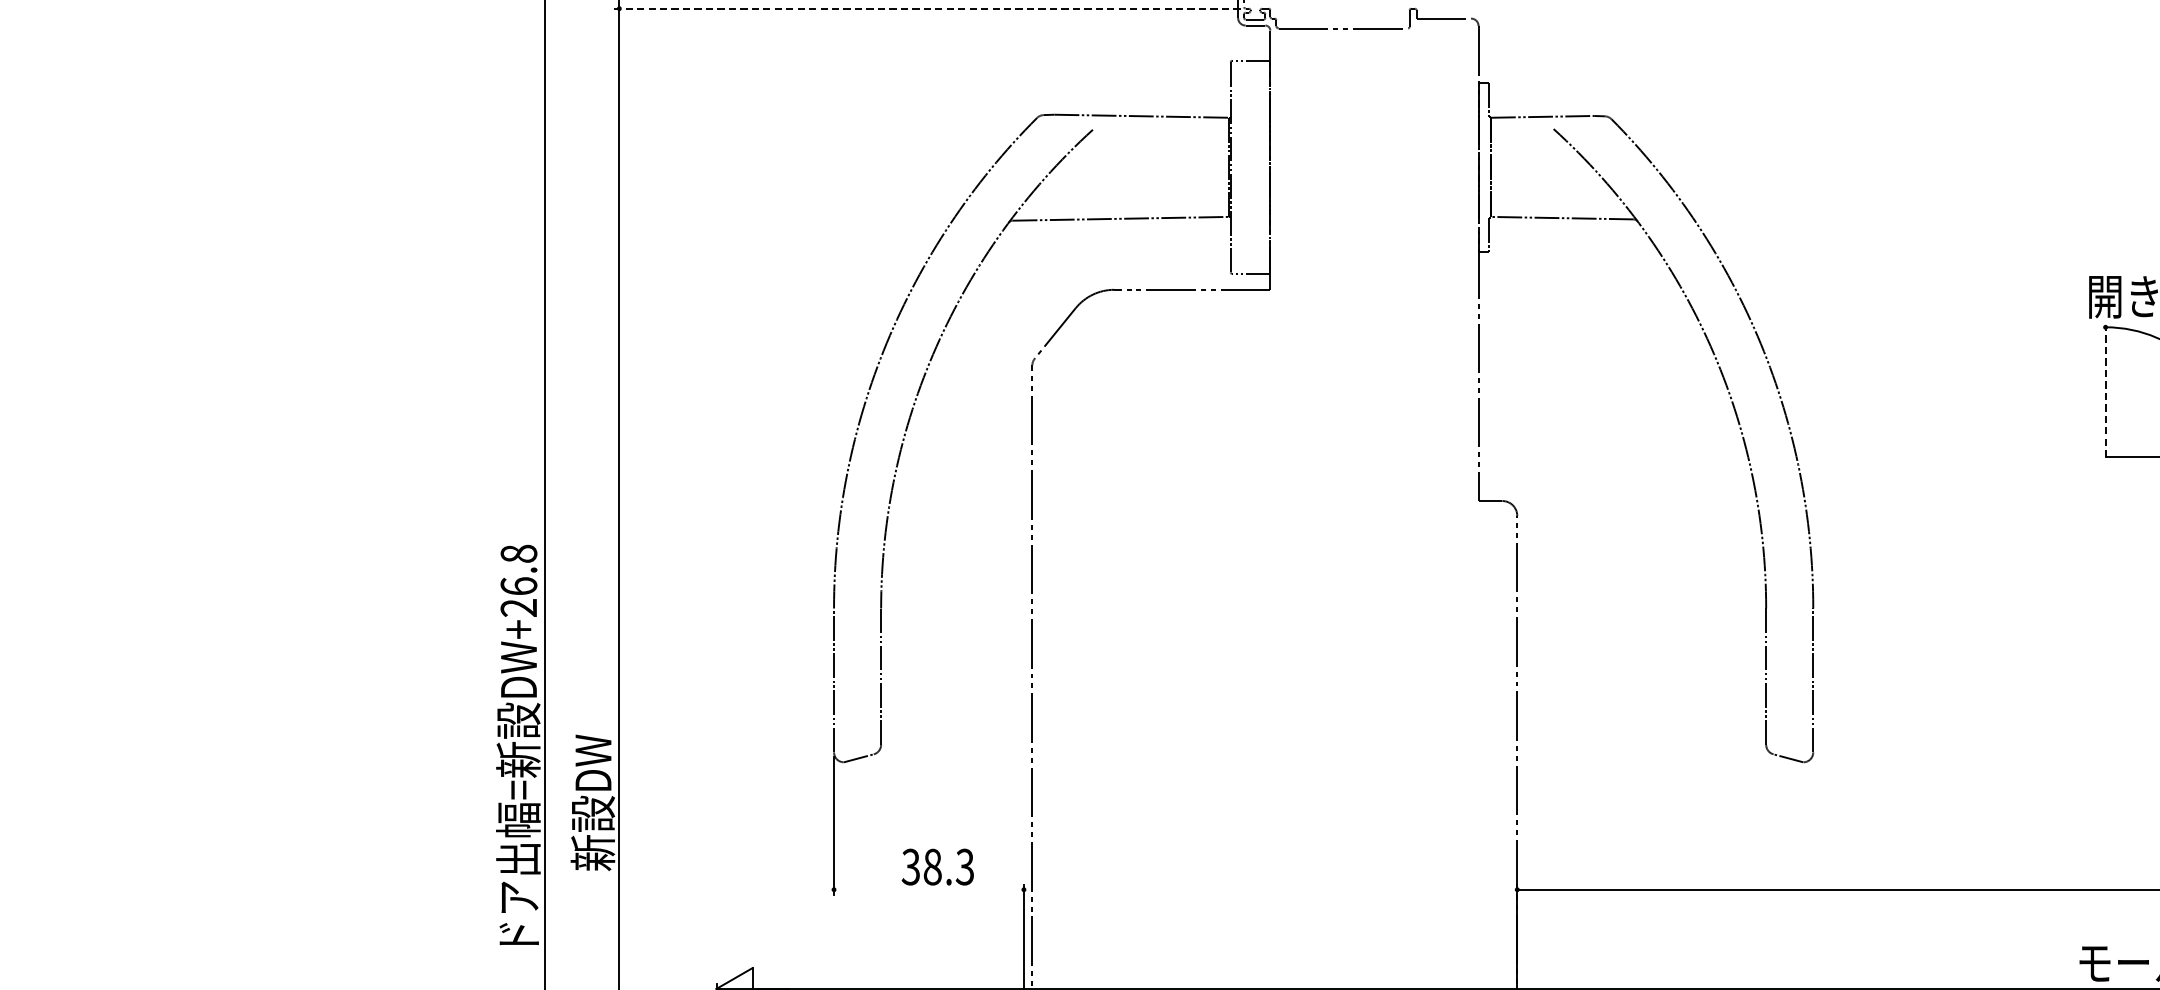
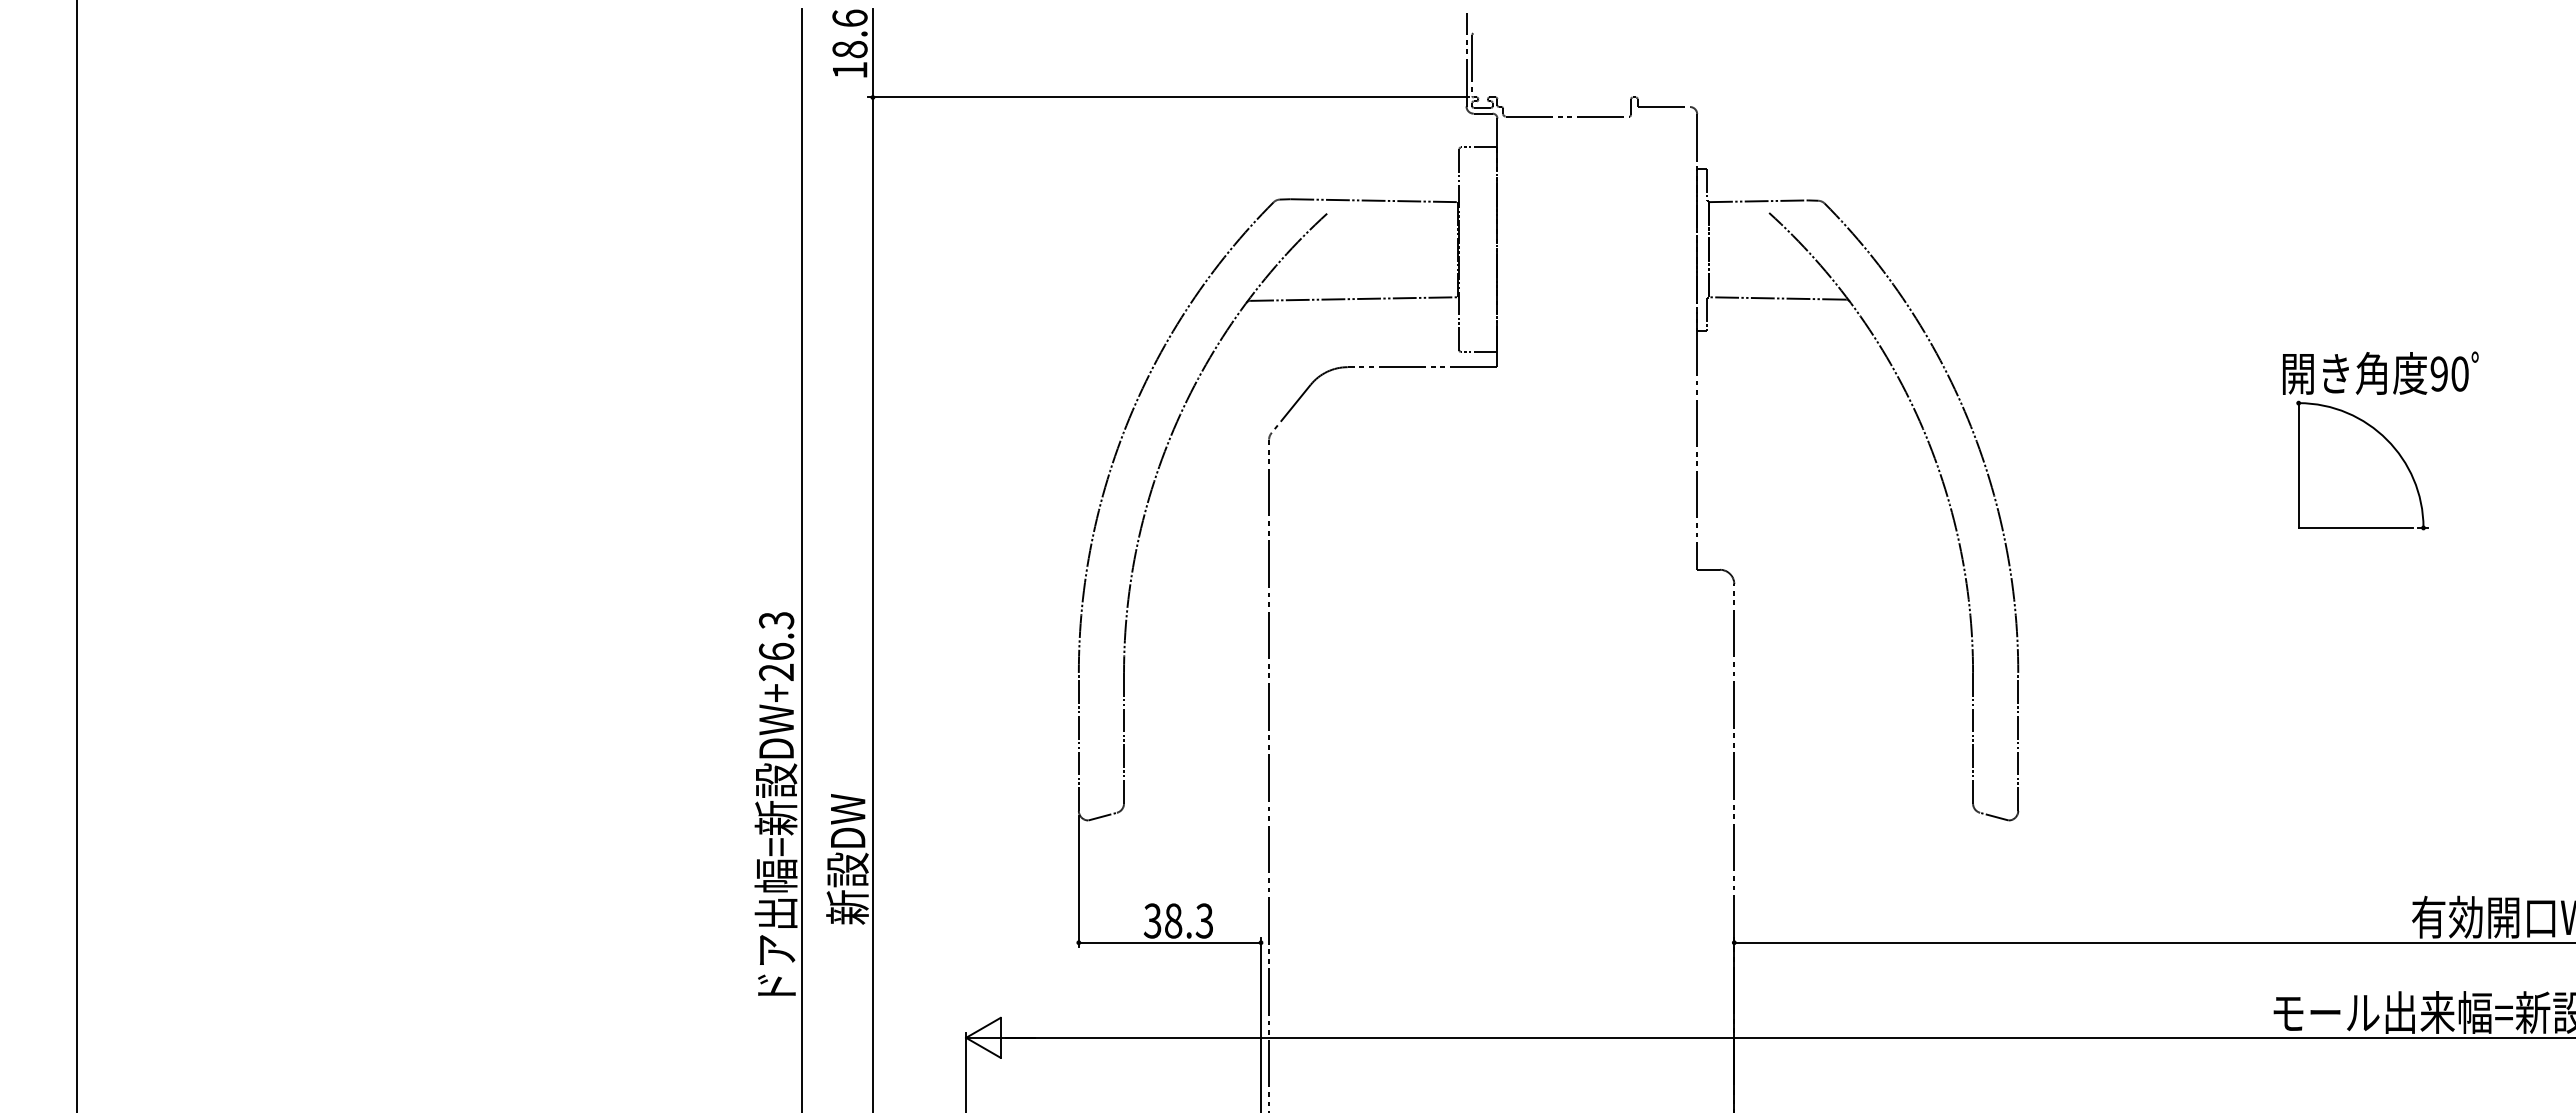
line: (927, 8) -> (1168, 97), dashed -> solid
line: (2105, 392) -> (2298, 465), dashed -> solid
text: (518, 553) -> (776, 620), DW+26.8 -> DW+26.3
line: (928, 889) -> (1169, 942), added

